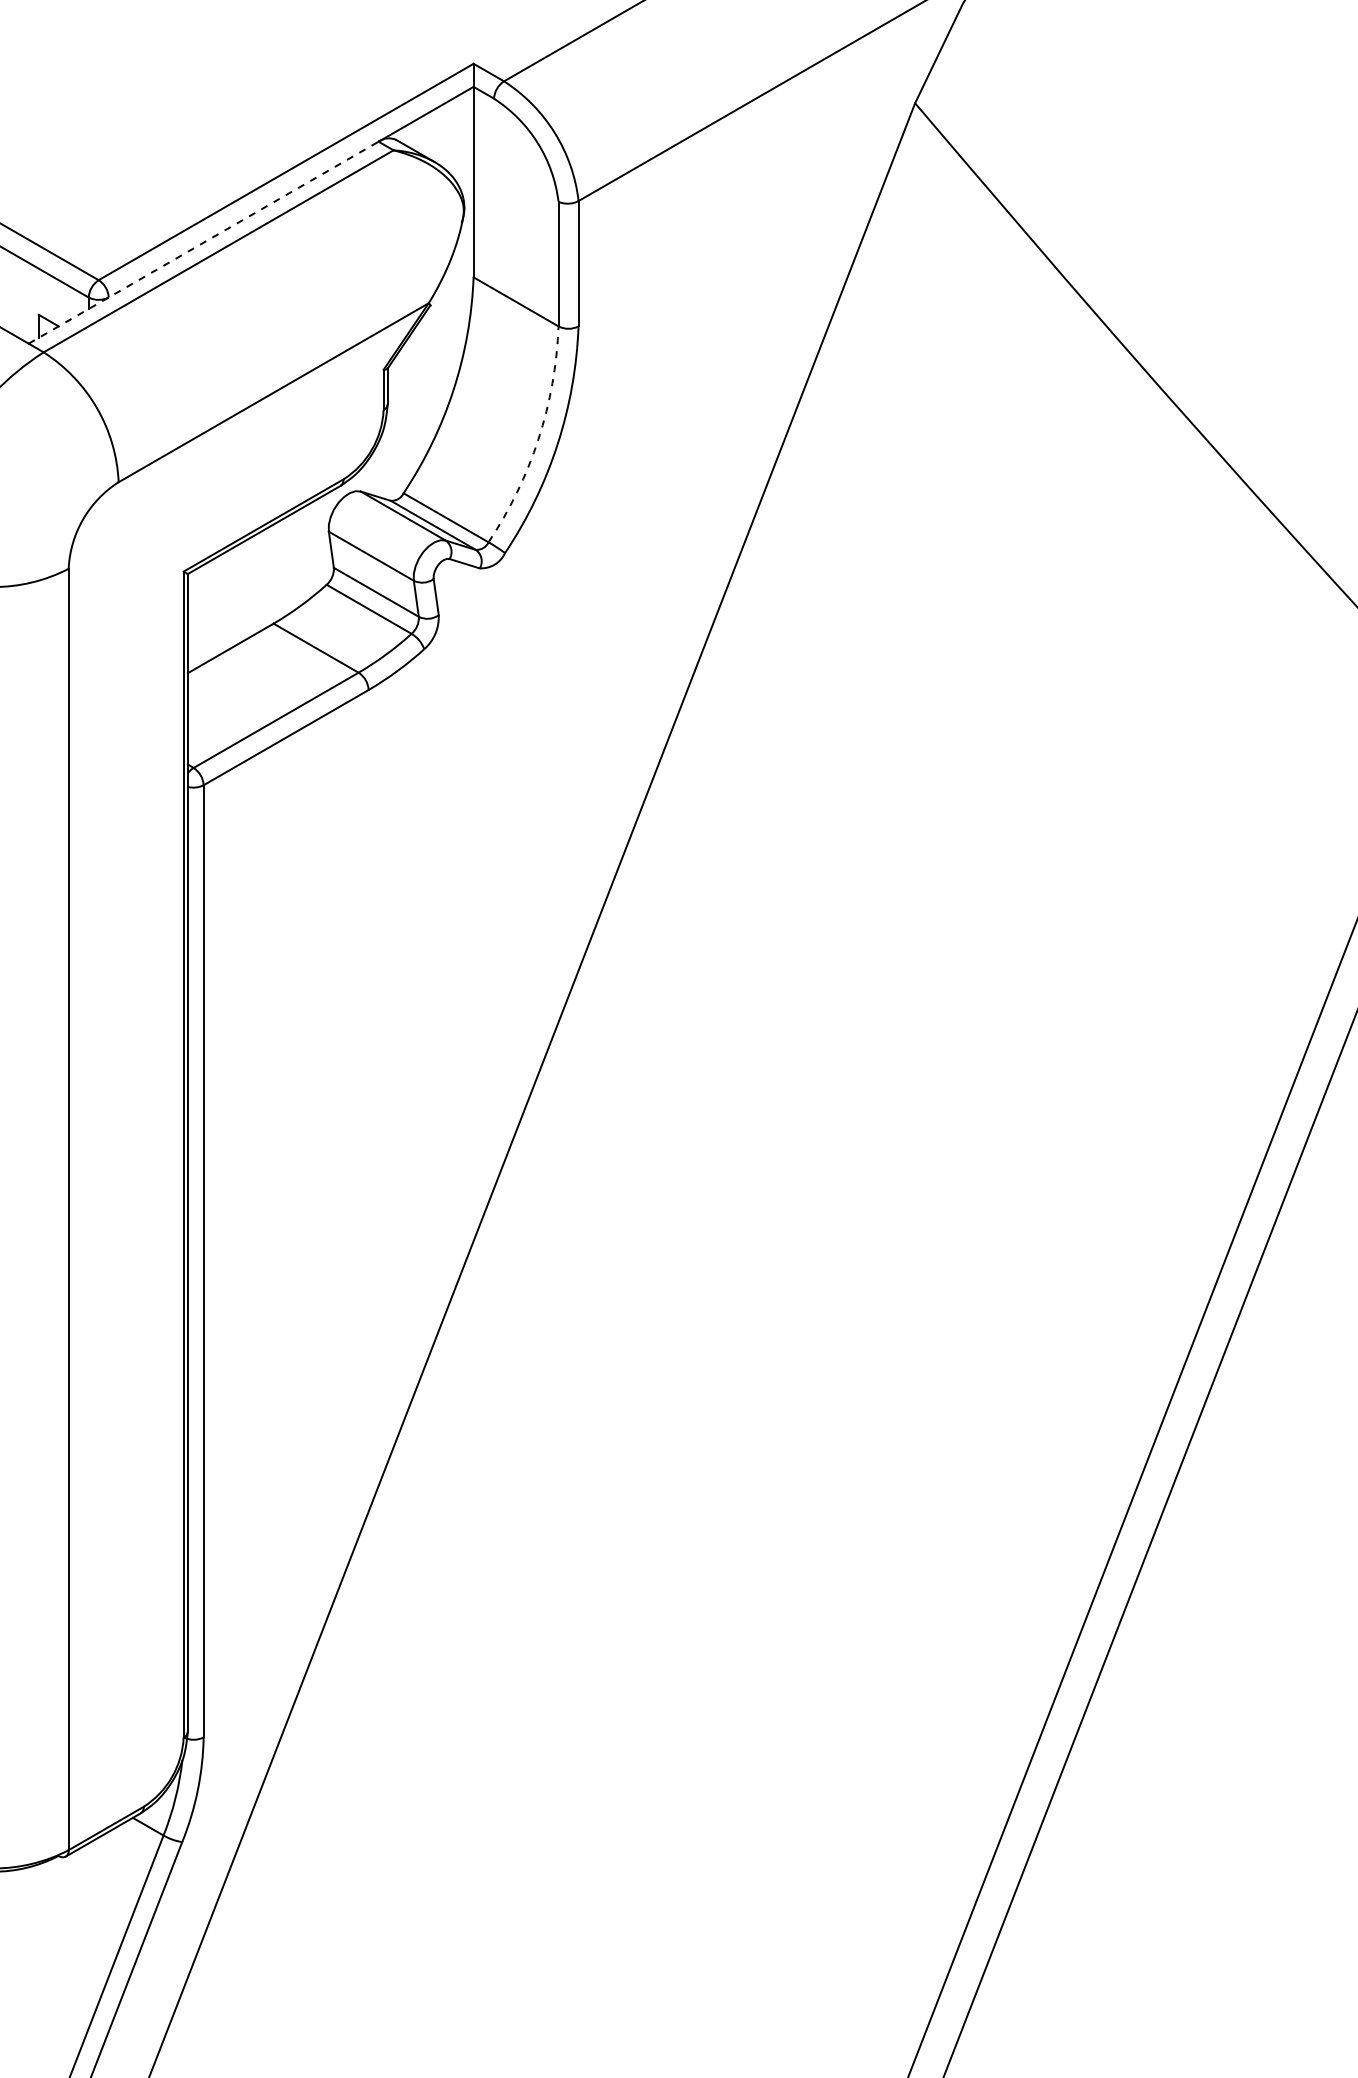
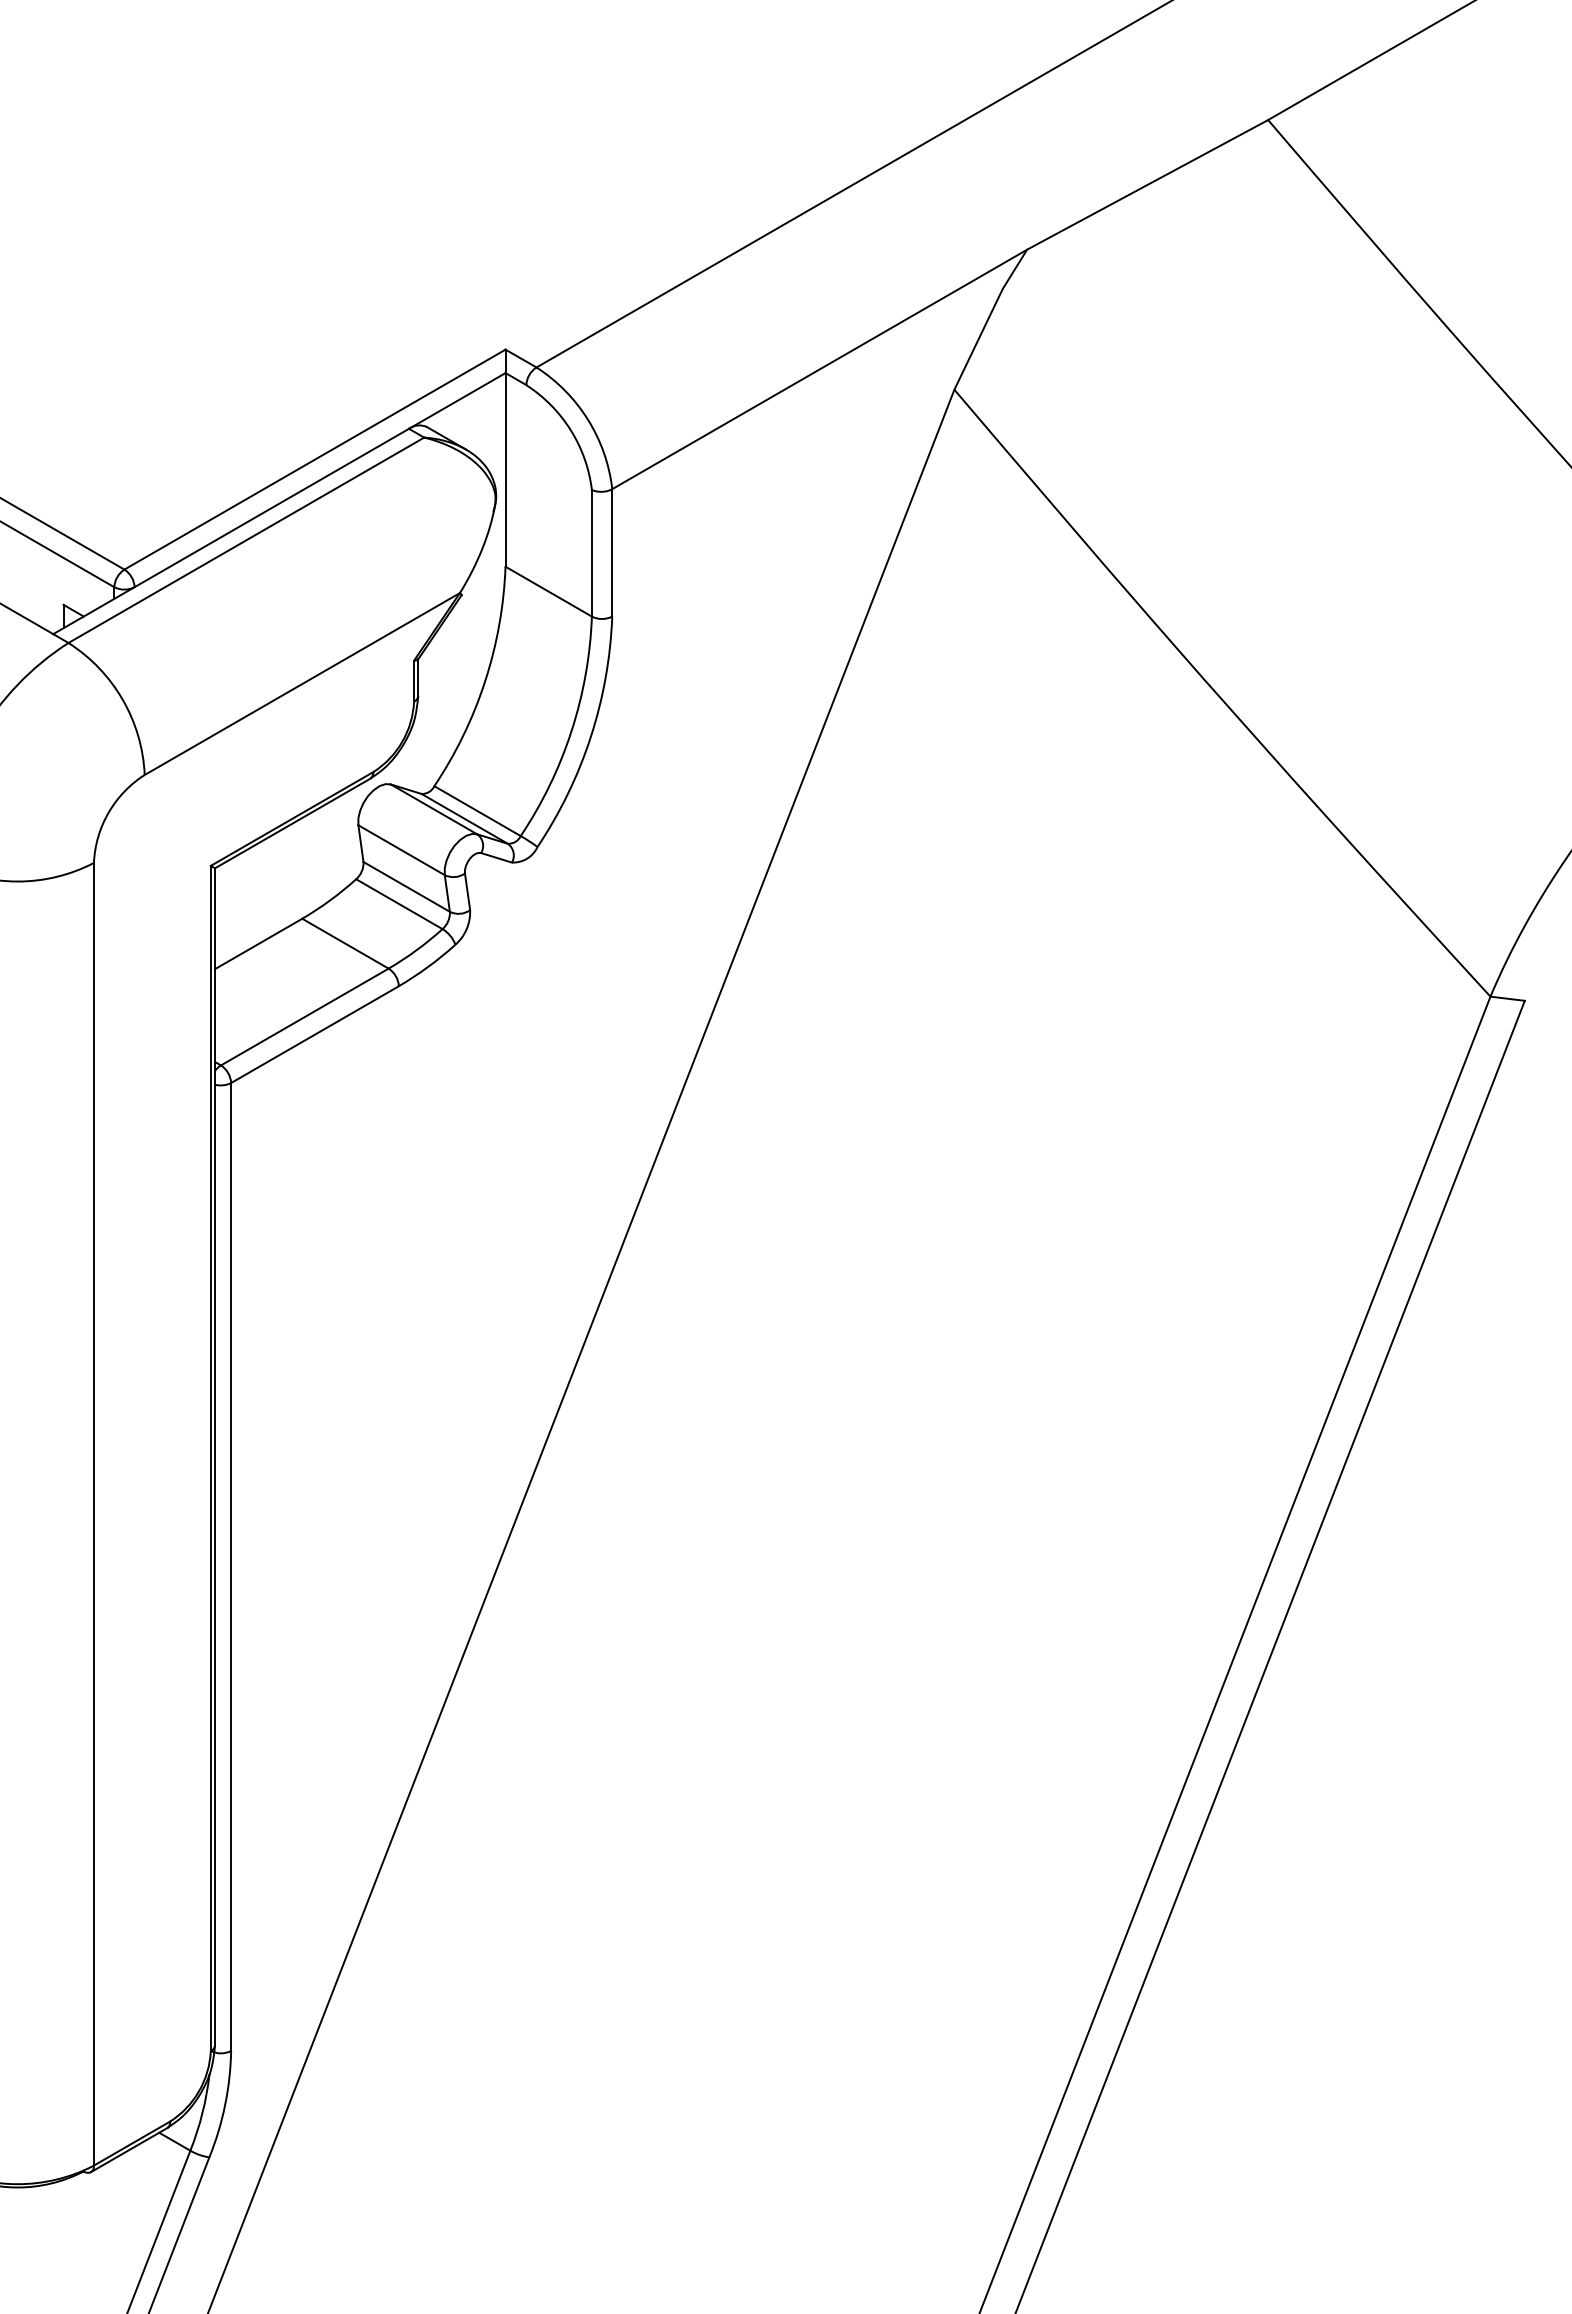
line: (204, 242) -> (231, 531), dashed -> solid
arc: (538, 439) -> (571, 731), dashed -> solid

